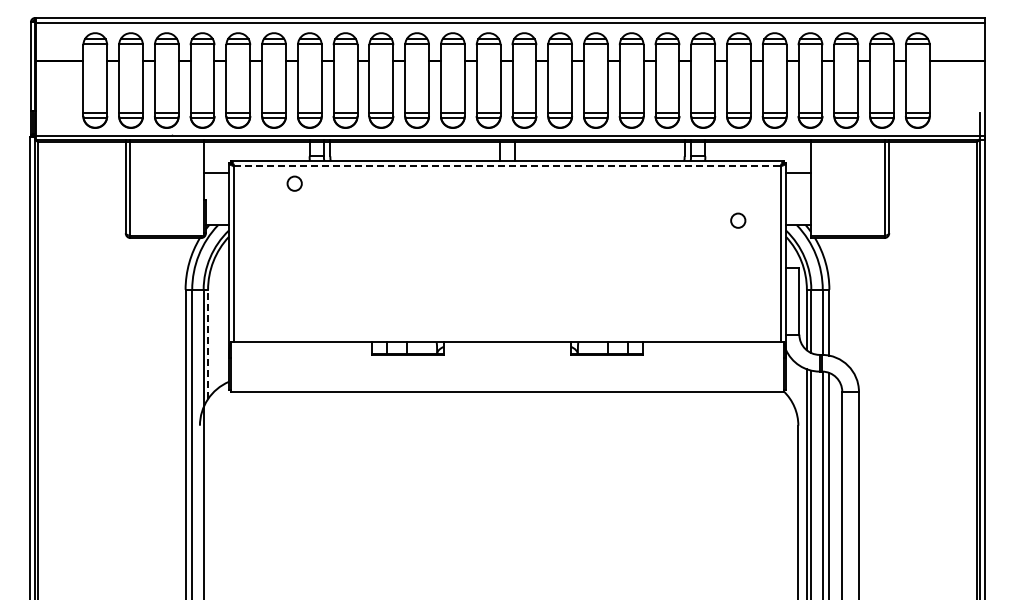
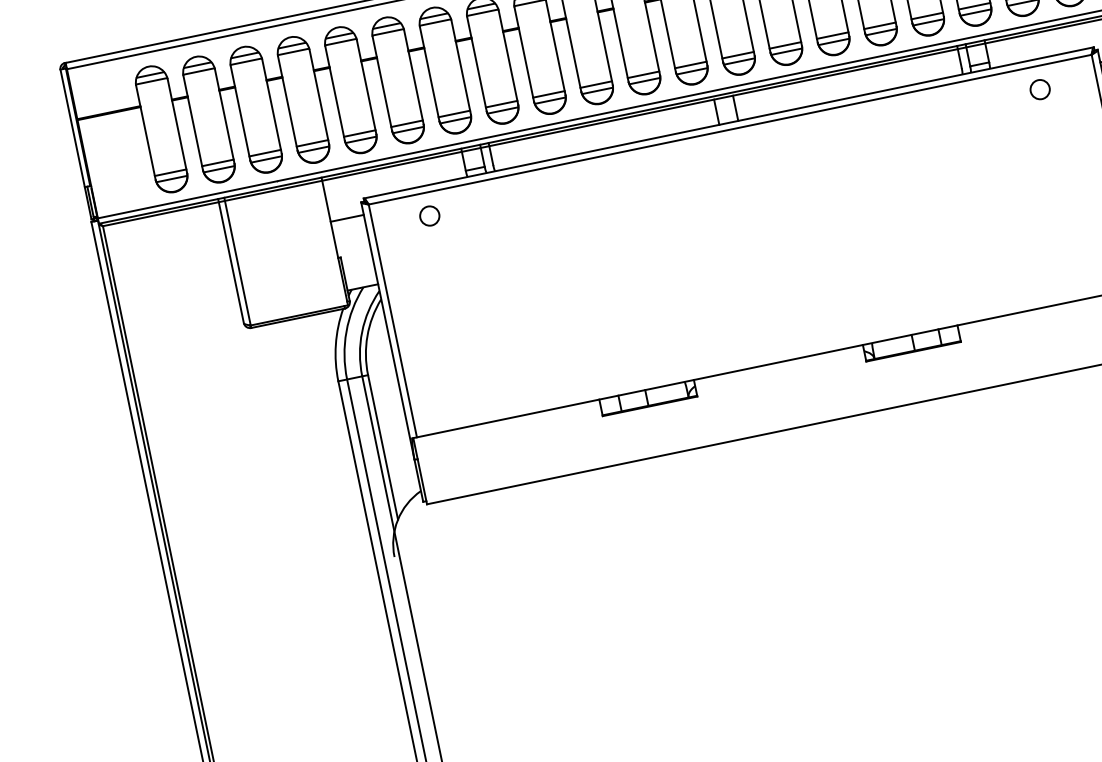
line: (507, 166) -> (730, 130), dashed -> solid
circle: (294, 183) -> (429, 215), moved
circle: (738, 220) -> (1040, 89), moved
line: (208, 344) -> (383, 447), dashed -> solid

